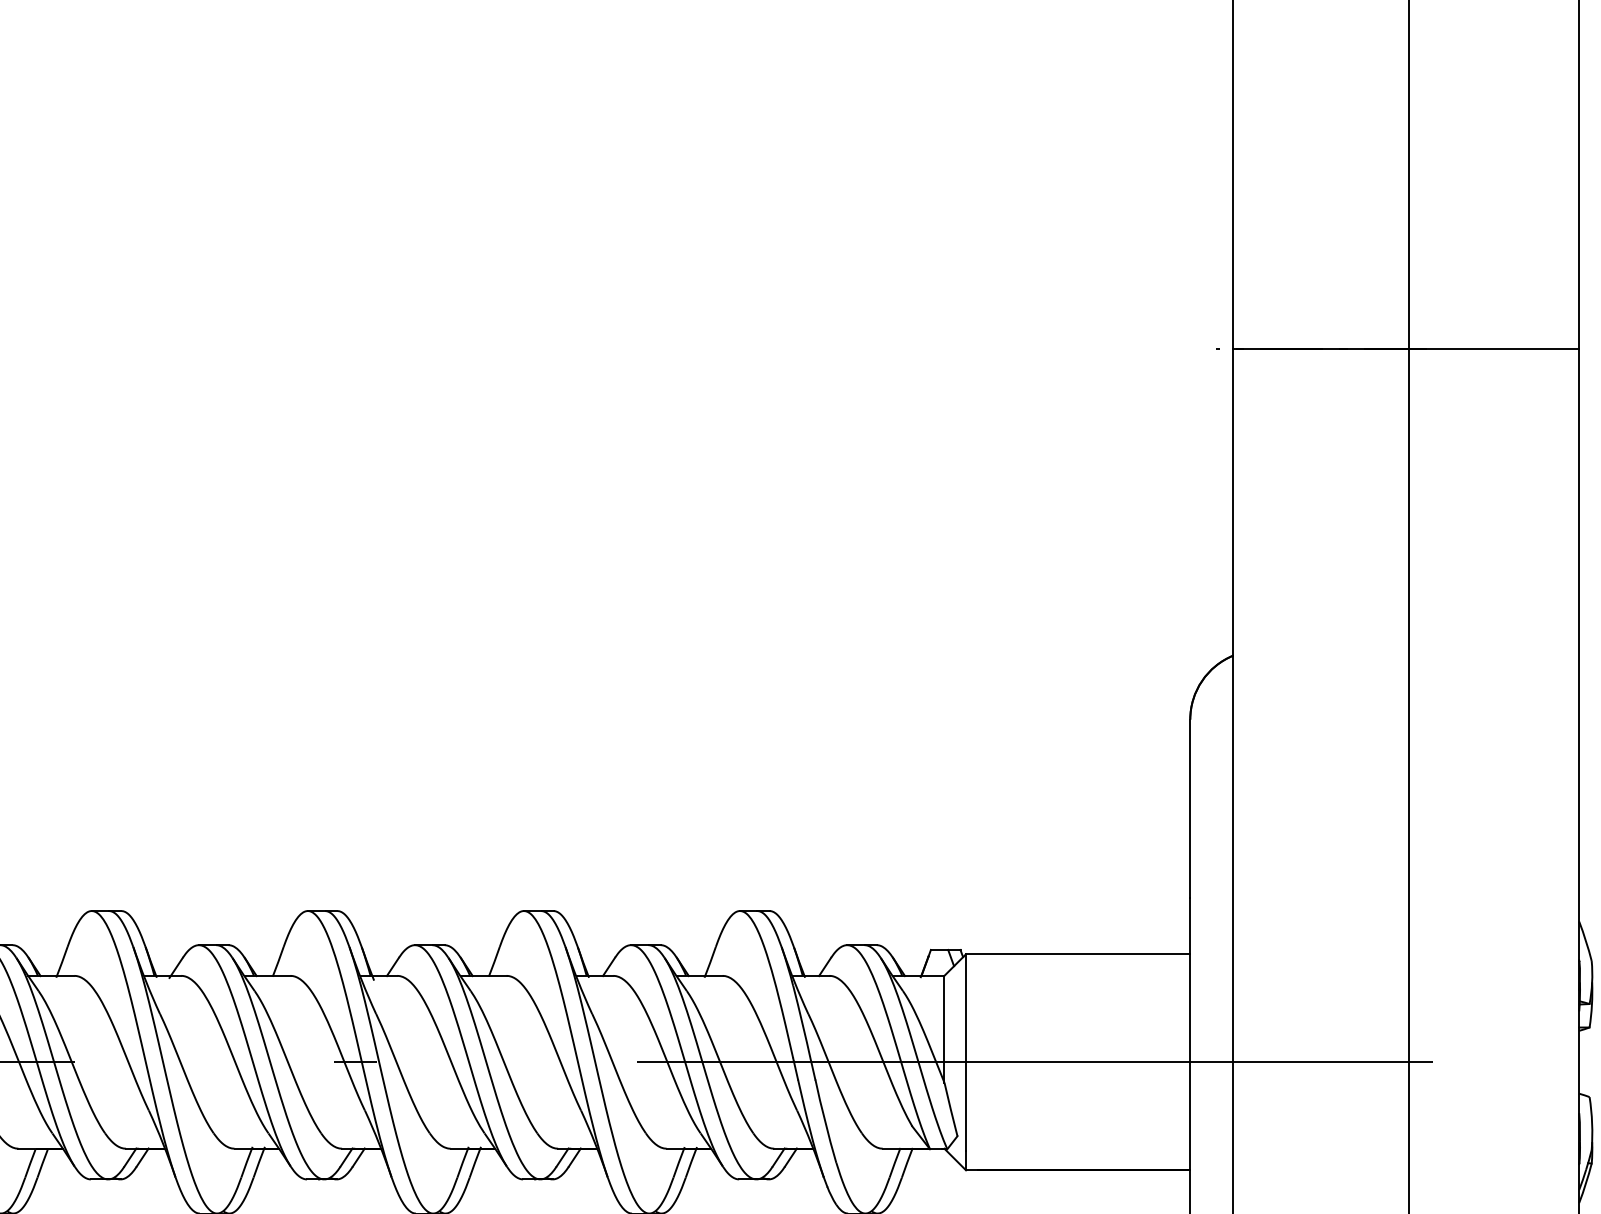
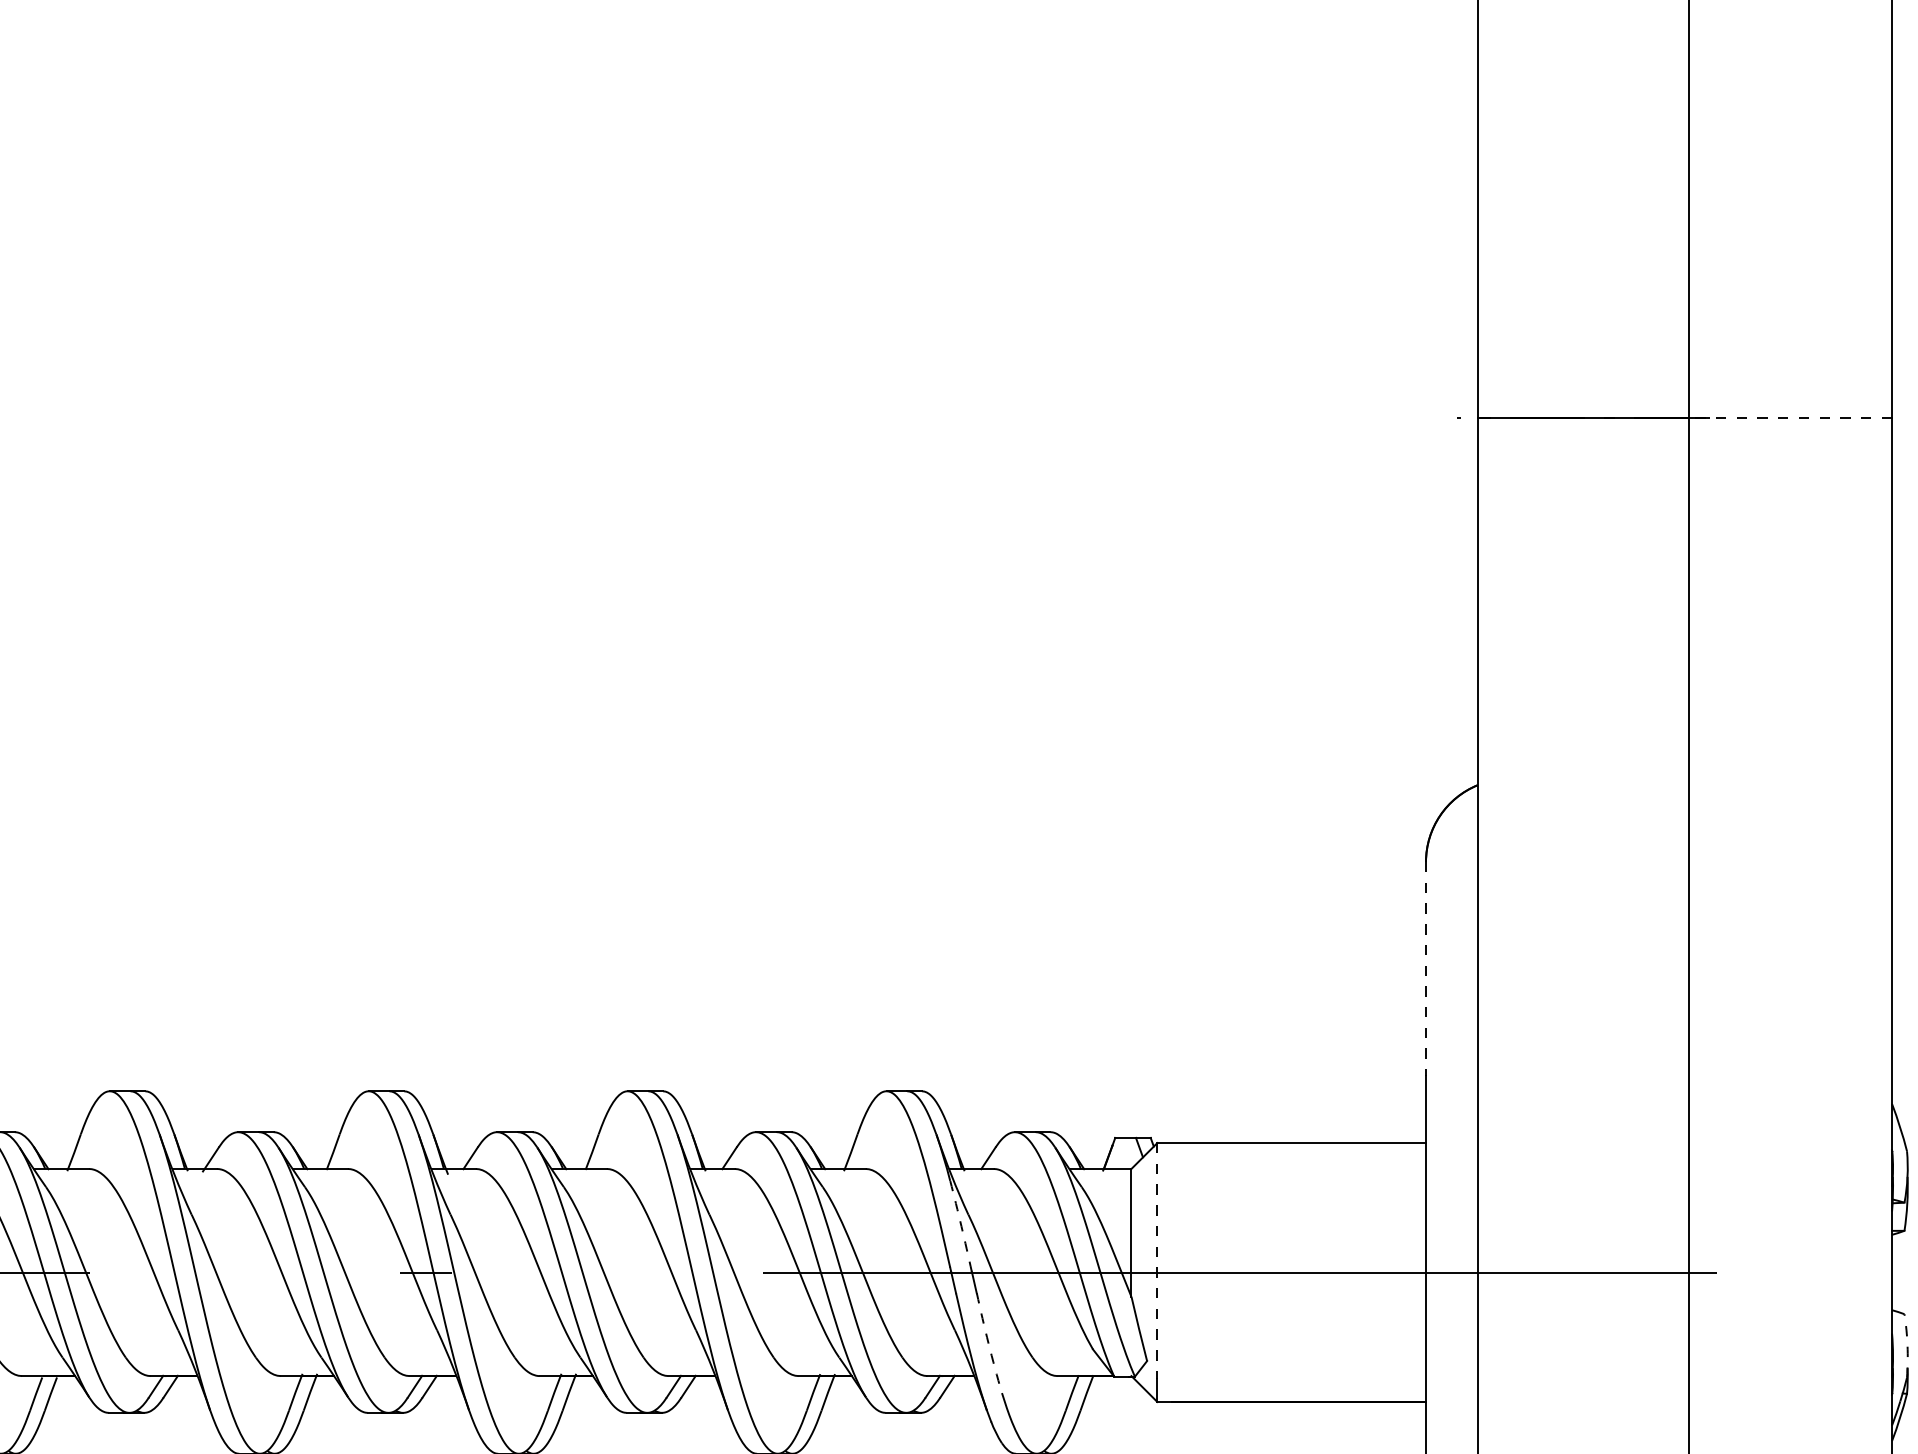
line: (1494, 349) -> (1790, 418), solid -> dashed
line: (1190, 808) -> (1426, 968), solid -> dashed
arc: (802, 1023) -> (961, 1226), solid -> dashed
line: (966, 1053) -> (1157, 1261), solid -> dashed
arc: (825, 1121) -> (988, 1343), solid -> dashed
arc: (1592, 1123) -> (1907, 1345), solid -> dashed

